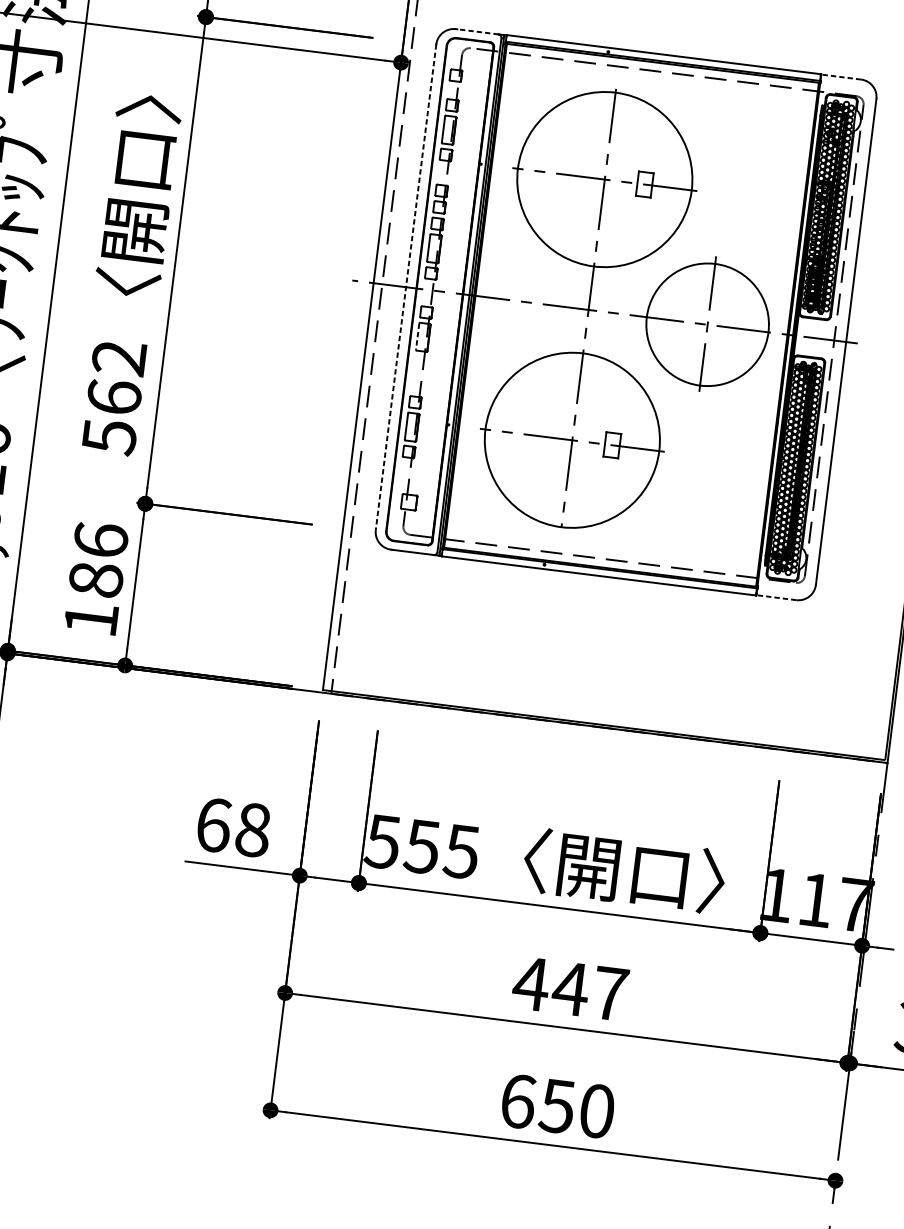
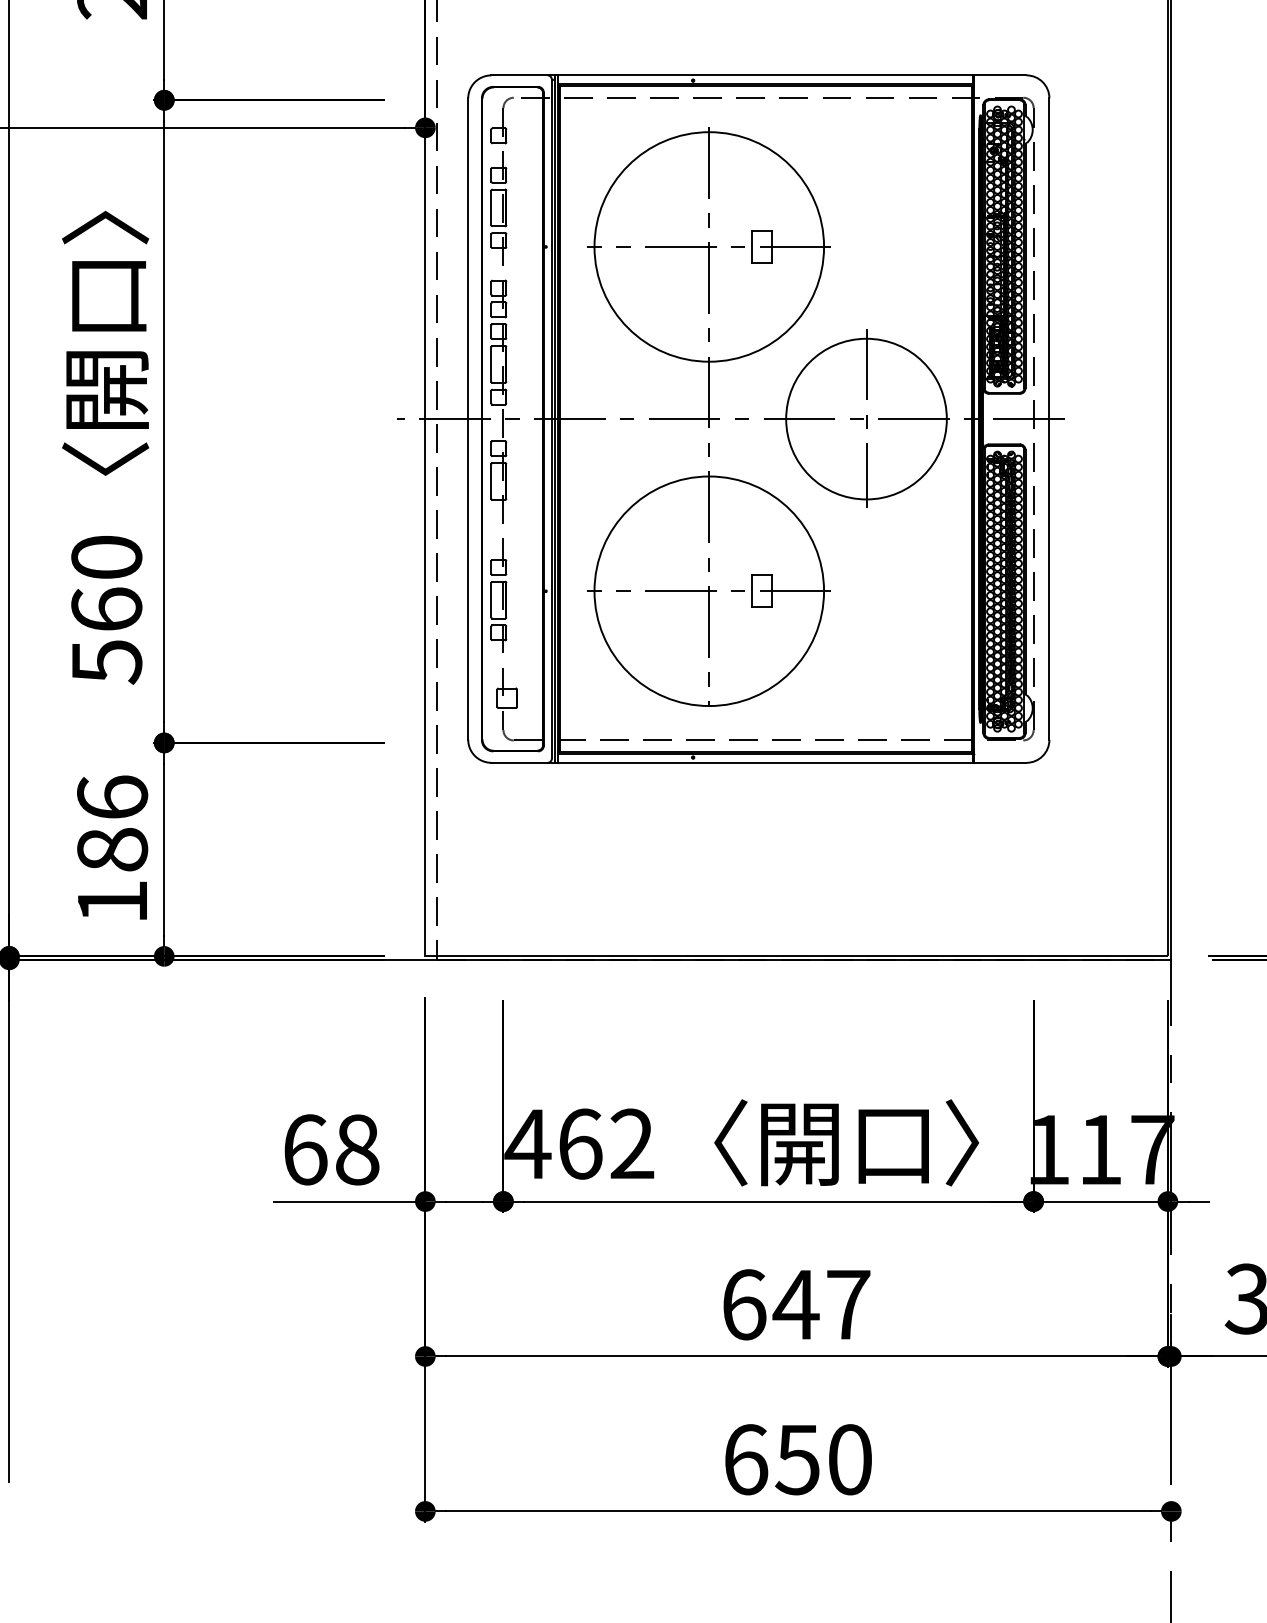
line: (477, 31) -> (519, 75), dashed -> solid
line: (840, 77) -> (999, 75), dashed -> solid
line: (406, 287) -> (468, 419), dashed -> solid
line: (417, 336) -> (491, 481), dashed -> solid
text: (119, 357) -> (106, 557), 562 -> 560
line: (775, 597) -> (999, 762), dashed -> solid
text: (422, 846) -> (579, 1143), 555 -> 462
text: (531, 983) -> (743, 1304), 447 -> 647

